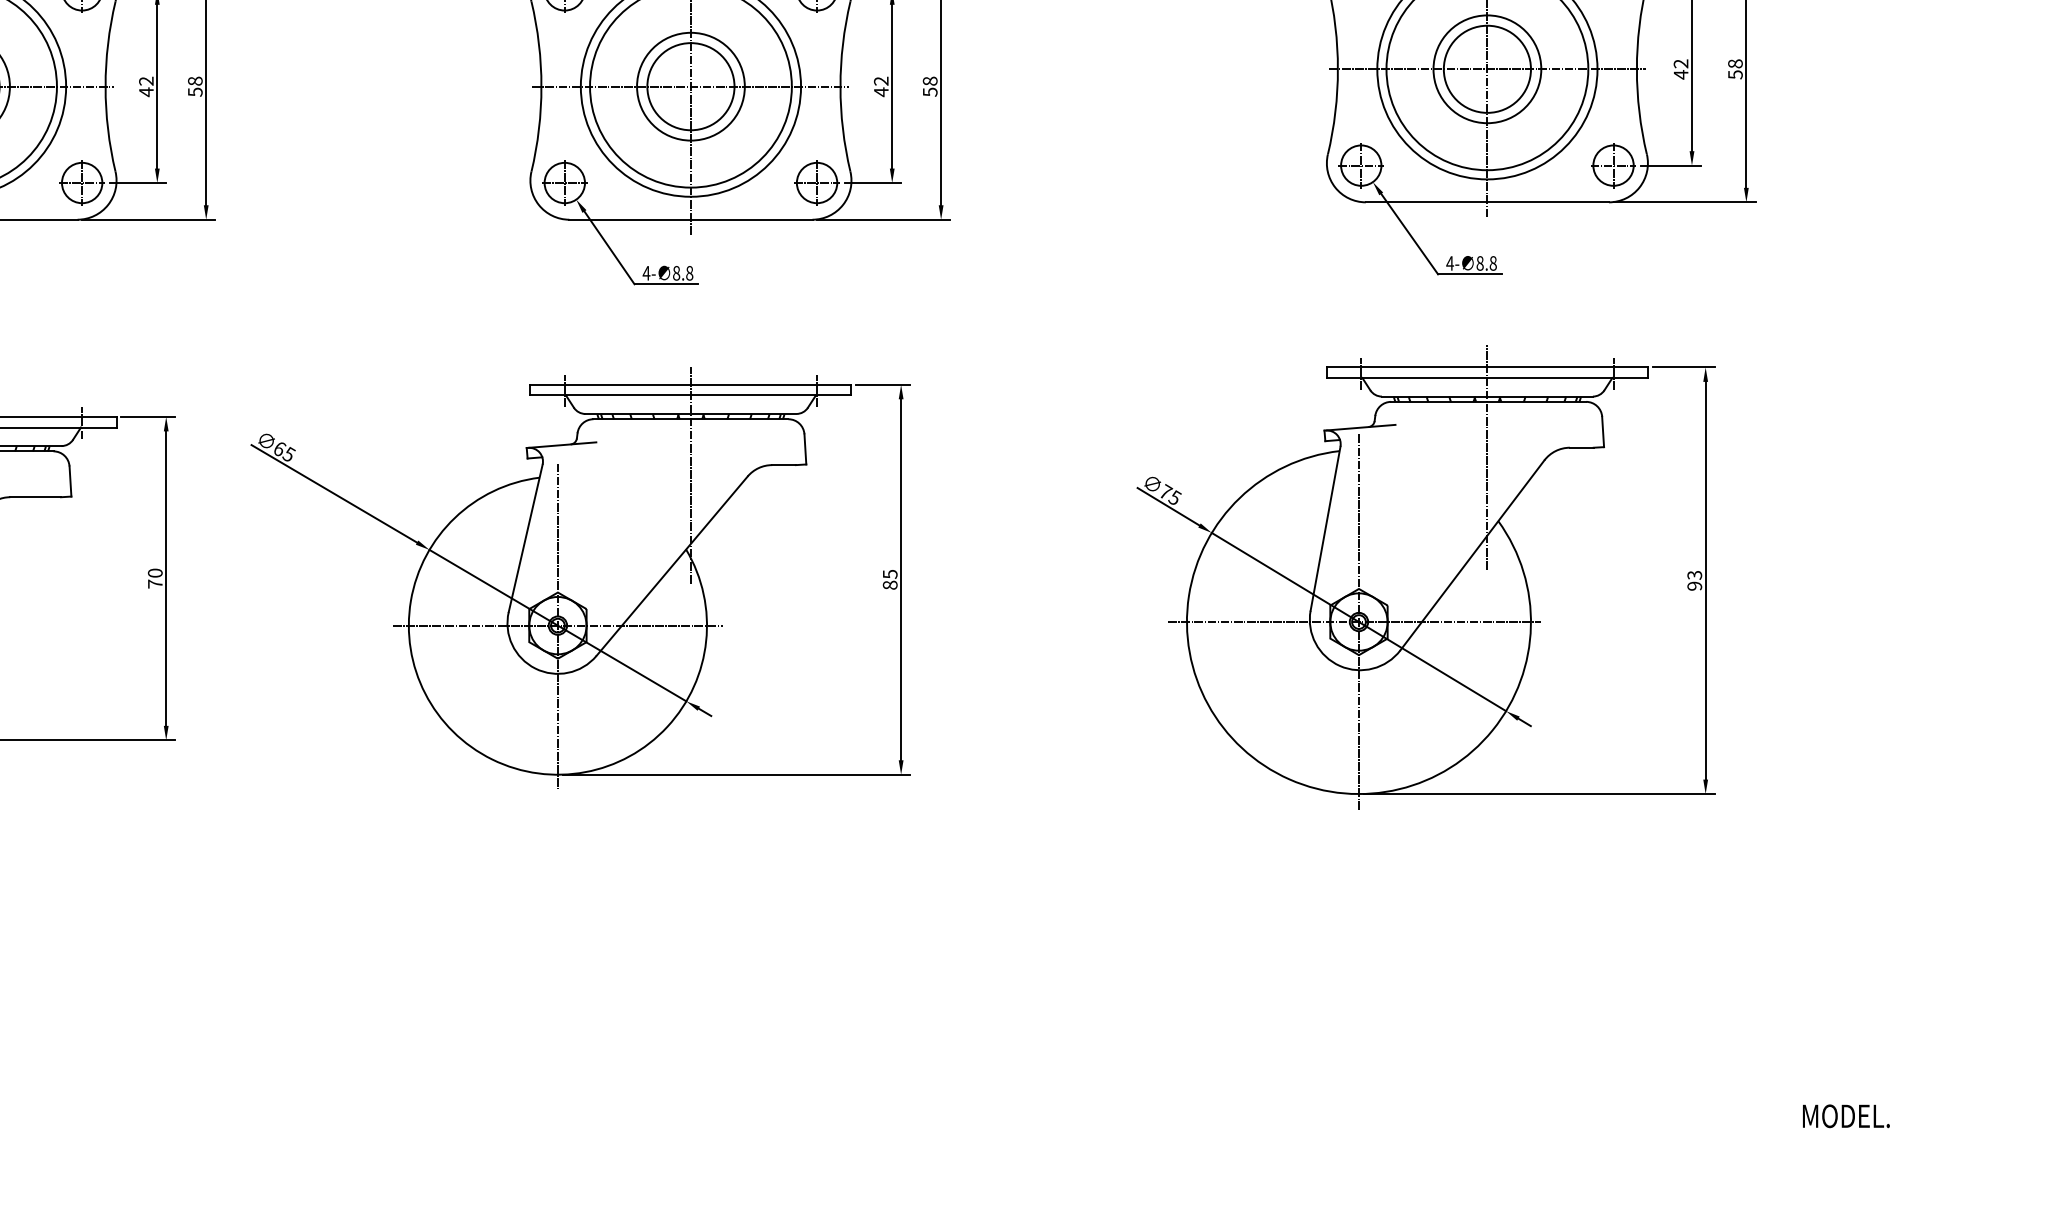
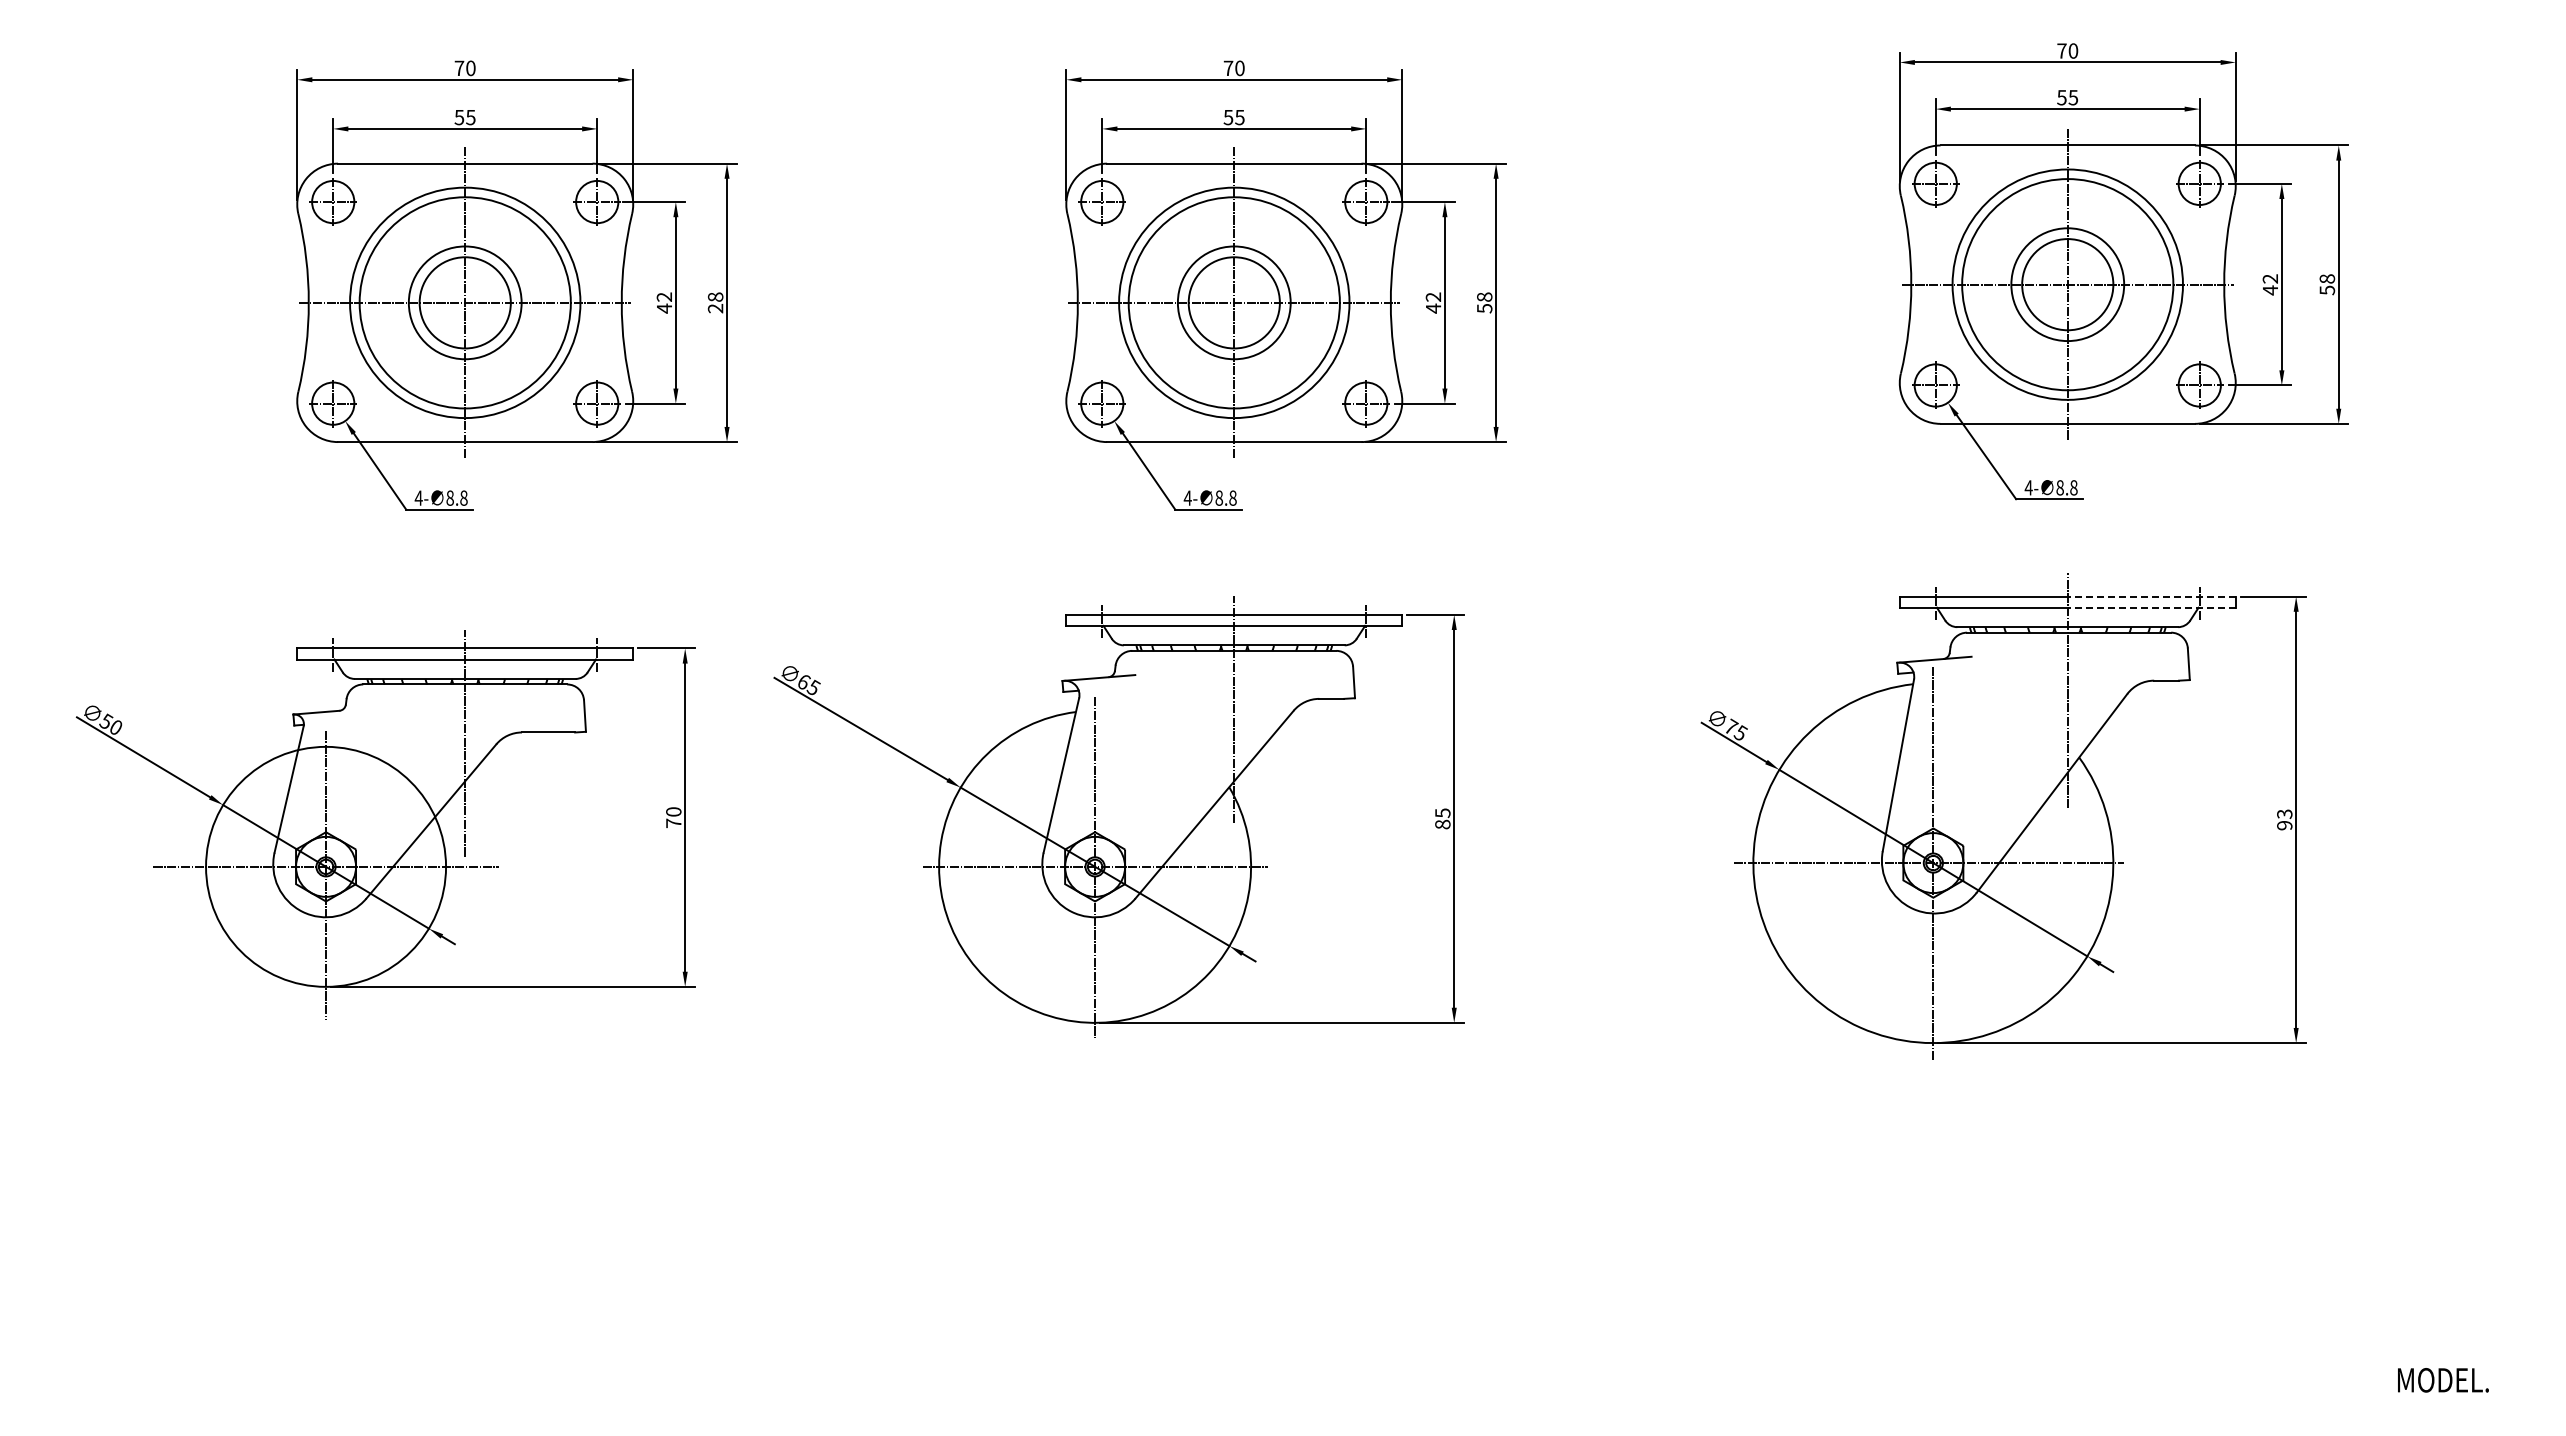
text: (195, 92) -> (715, 308), 58 -> 28
line: (1567, 367) -> (2151, 596), solid -> dashed
line: (1567, 377) -> (2151, 607), solid -> dashed

